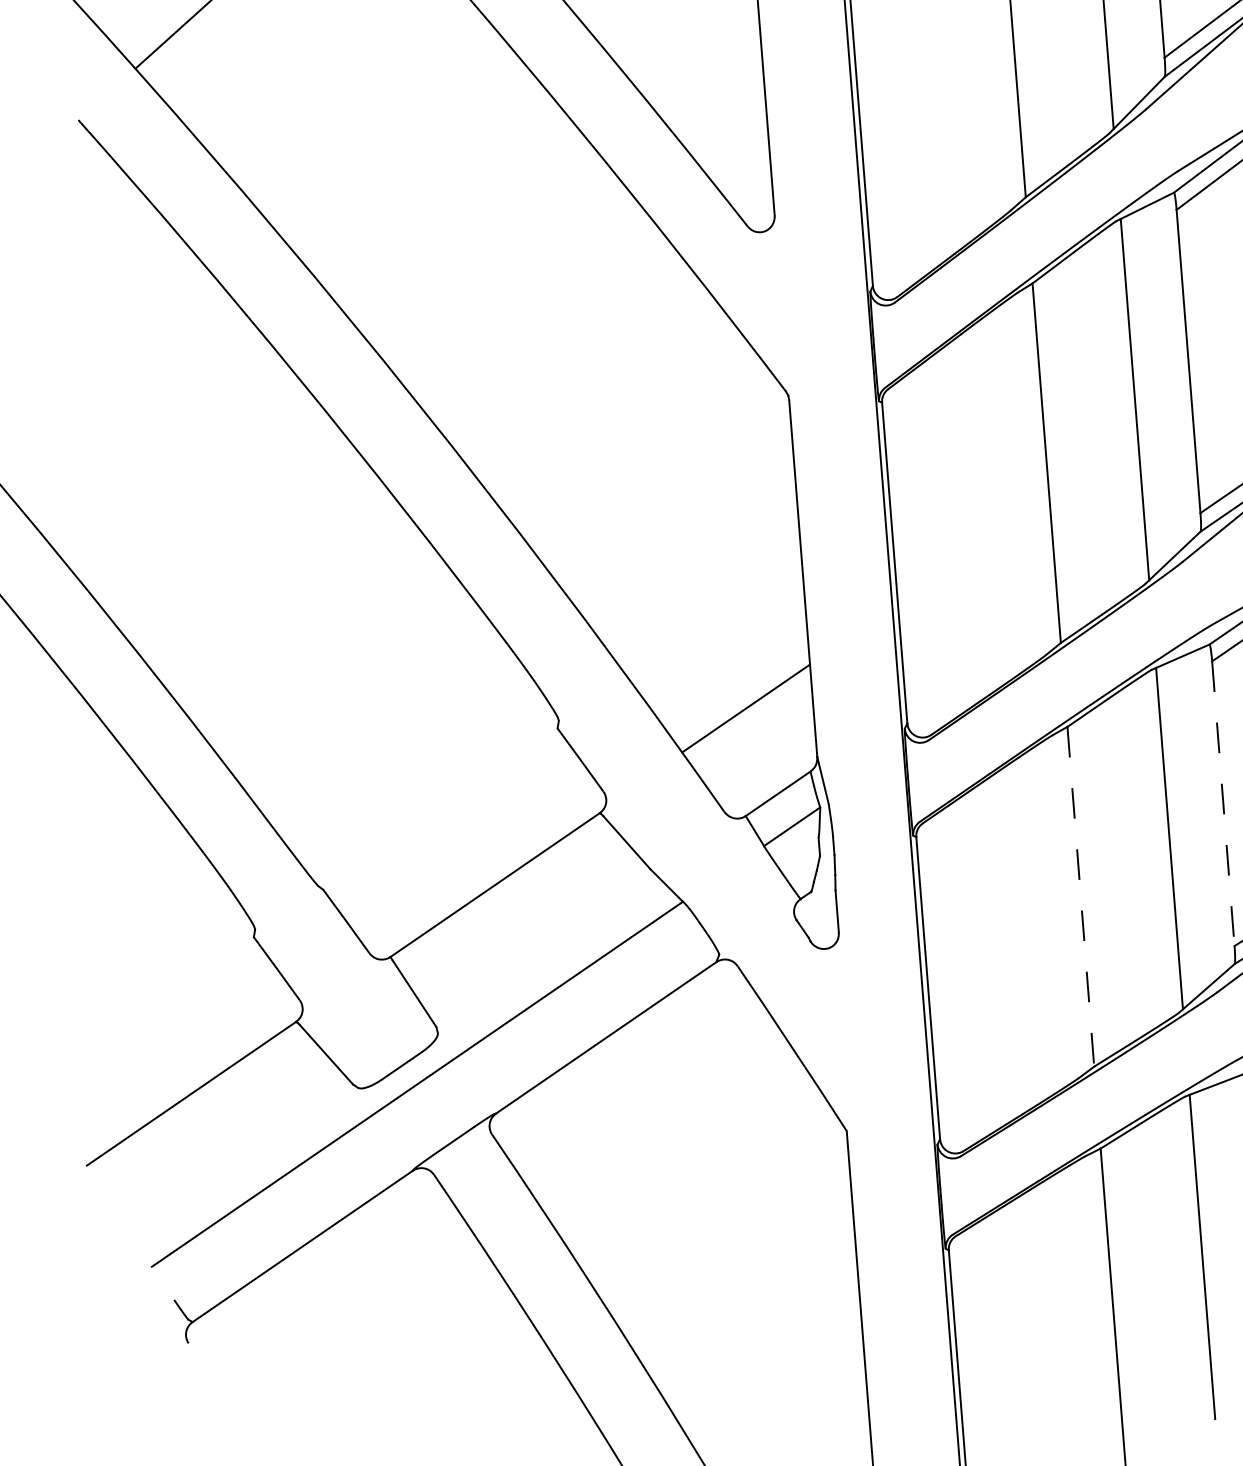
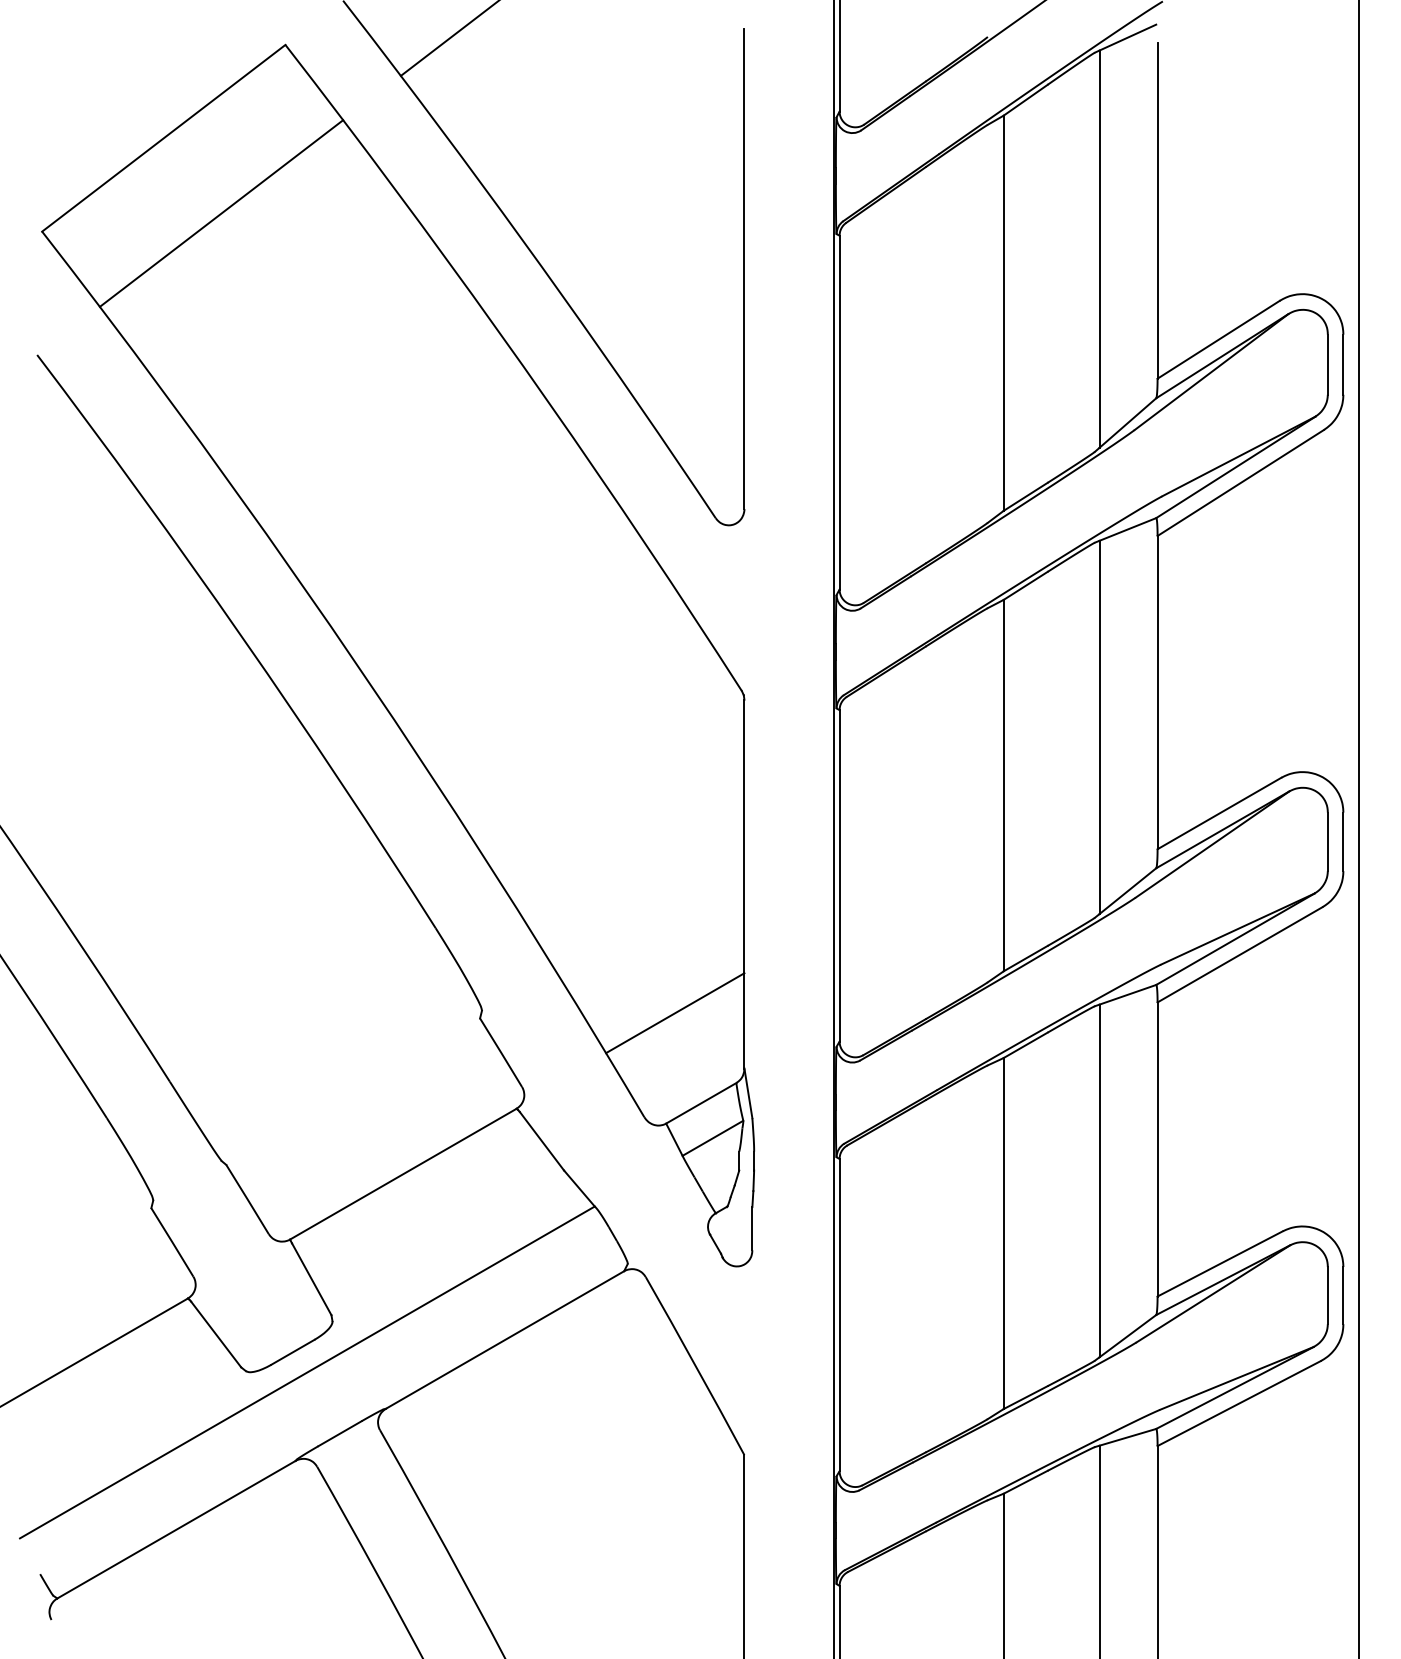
line: (1223, 803) -> (1157, 1149), dashed -> solid
line: (1080, 896) -> (1003, 1233), dashed -> solid

